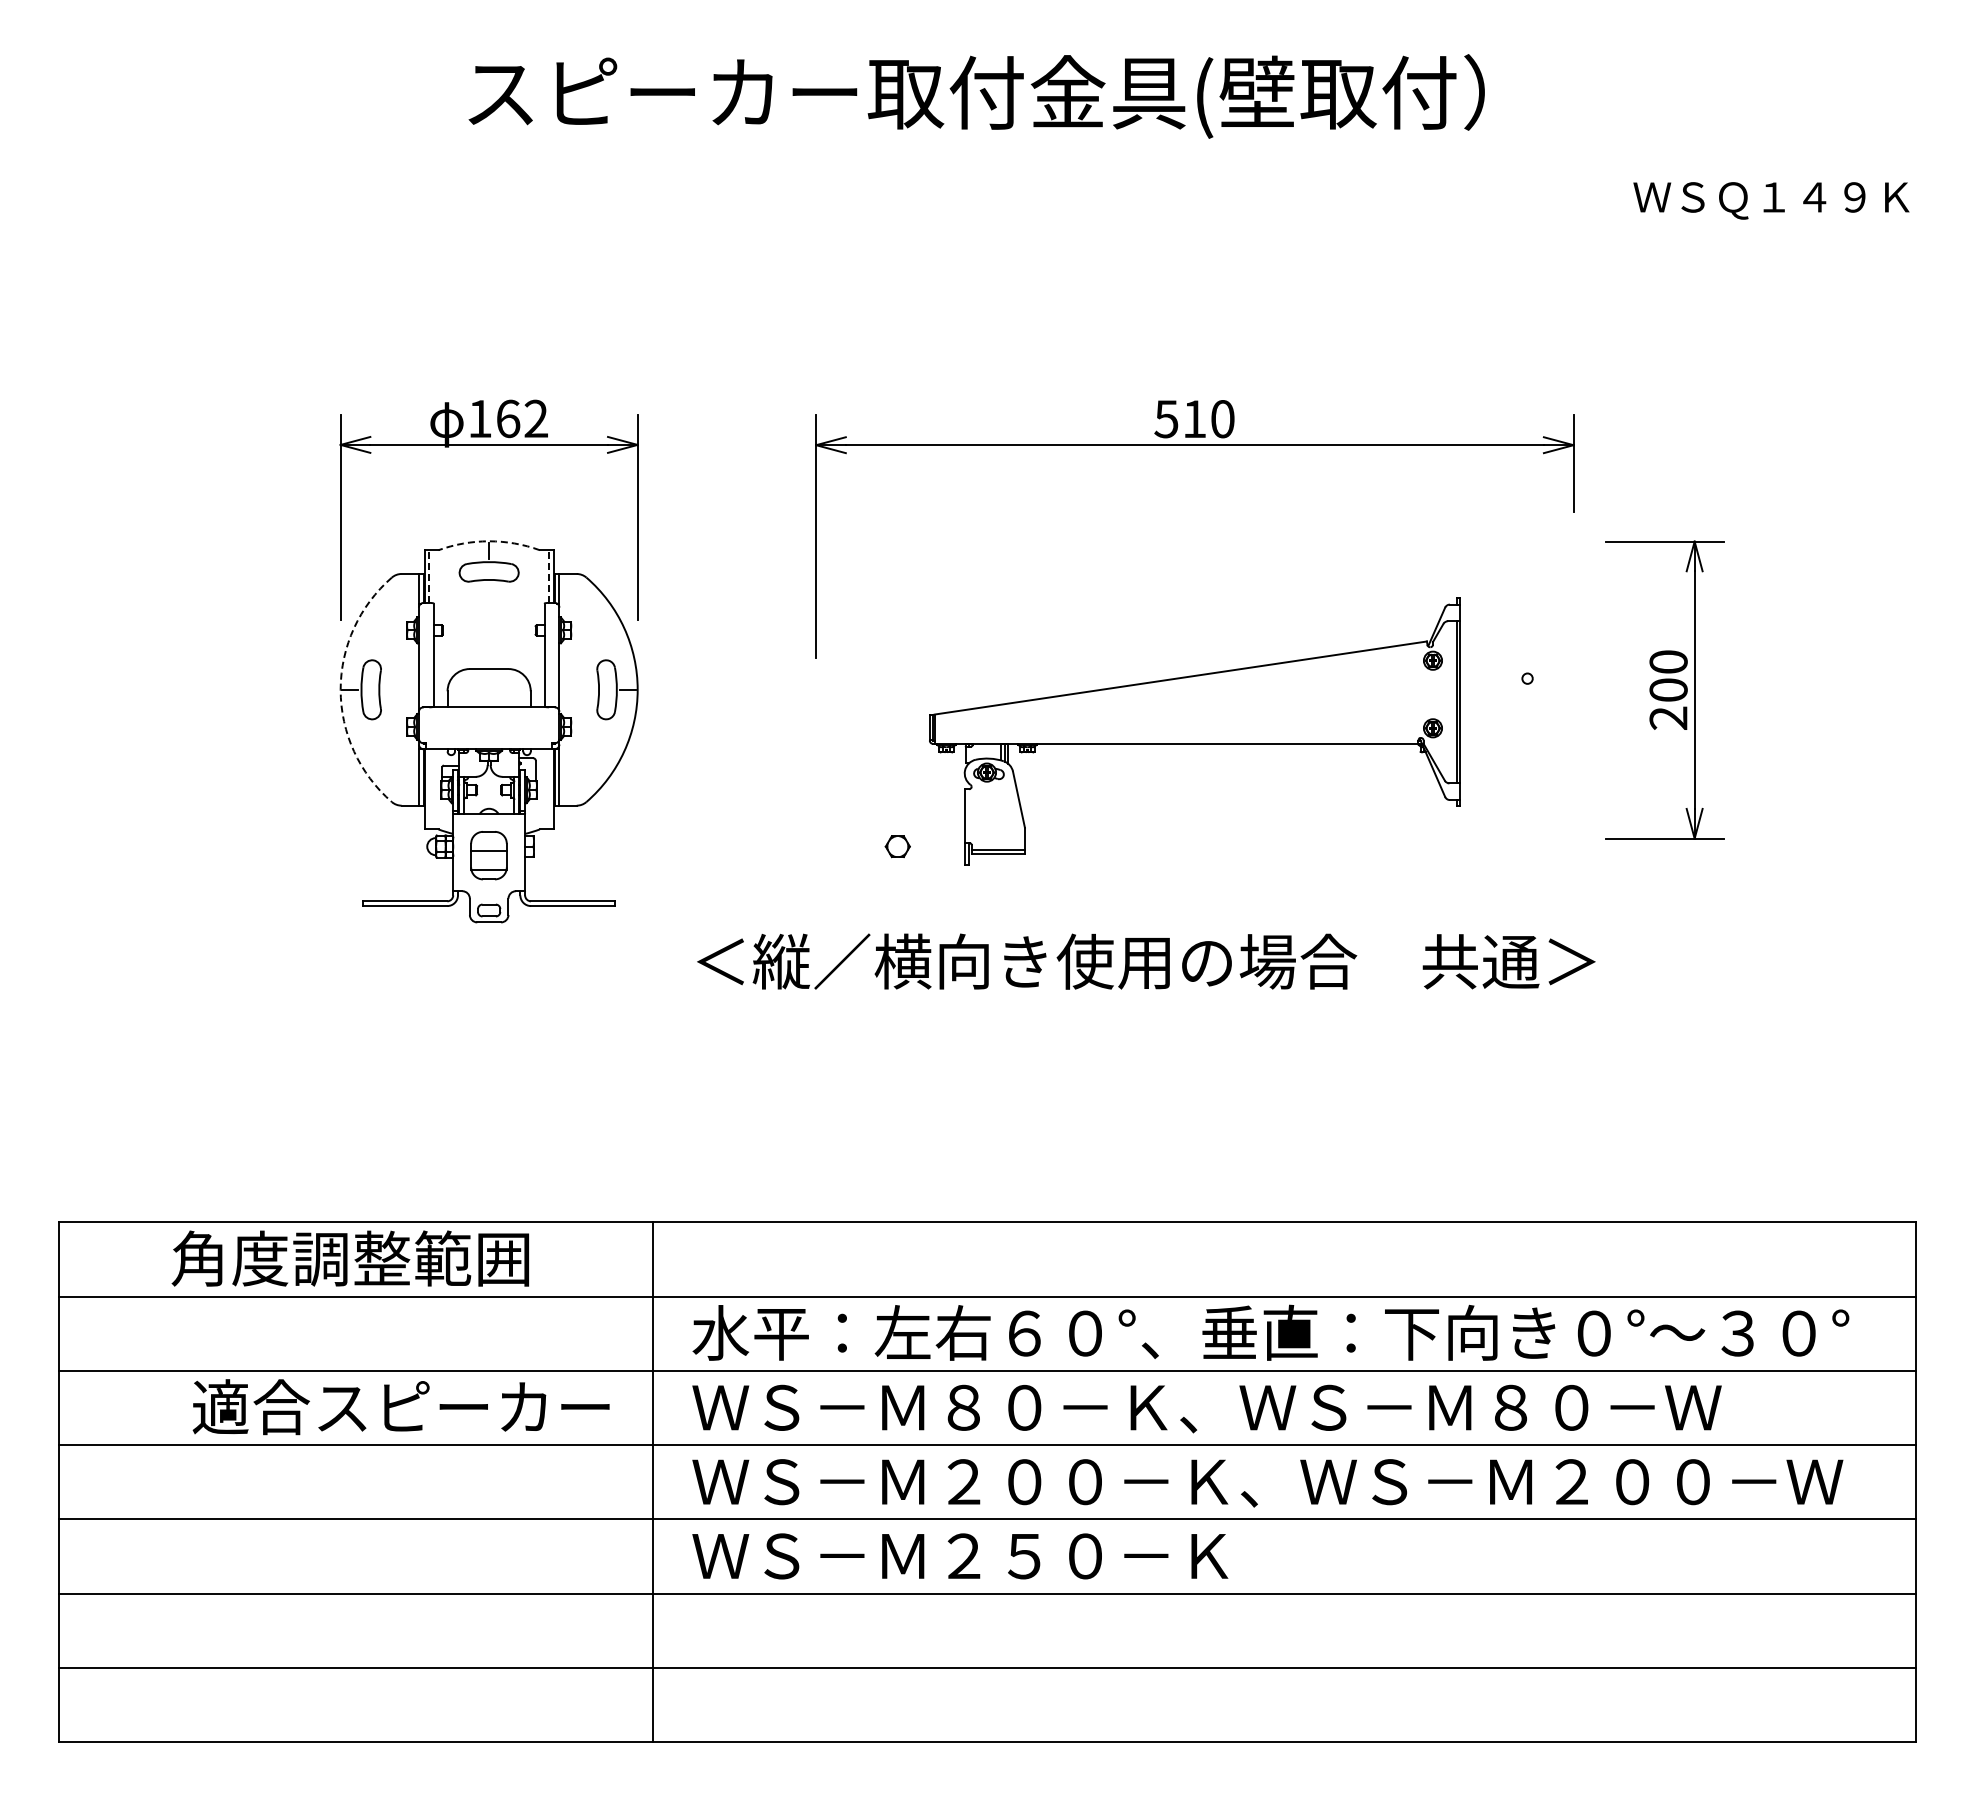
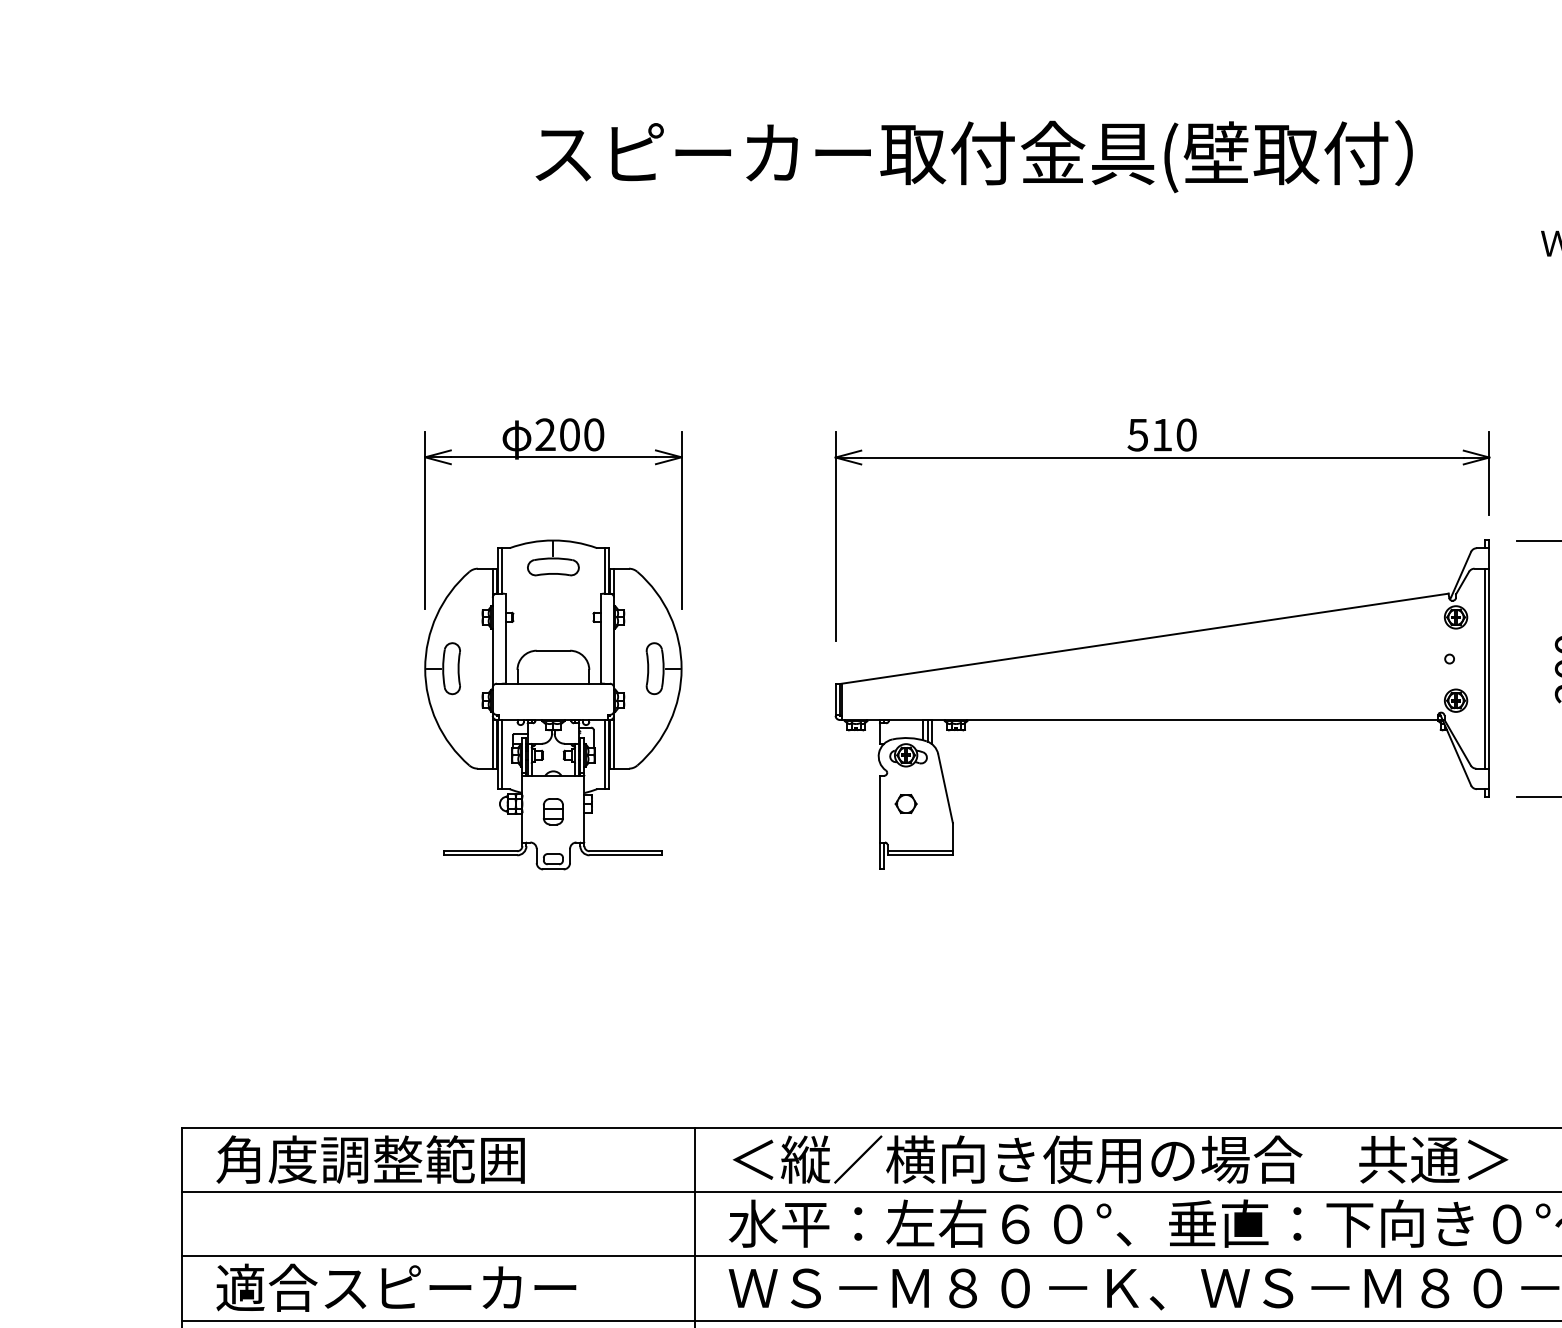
text: (508, 418) -> (570, 434), 162 -> 200
arc: (489, 541) -> (553, 540), dashed -> solid
line: (429, 576) -> (501, 570), dashed -> solid
line: (549, 576) -> (605, 570), dashed -> solid
arc: (340, 689) -> (425, 668), dashed -> solid
part: (1194, 731) -> (1162, 704), size x1.43
line: (429, 789) -> (501, 754), added
line: (549, 789) -> (605, 754), added
part: (489, 855) -> (553, 811), size x0.62
text: (1146, 961) -> (1120, 1159), moved
text: (349, 1258) -> (369, 1159), moved
text: (400, 1407) -> (395, 1288), moved

